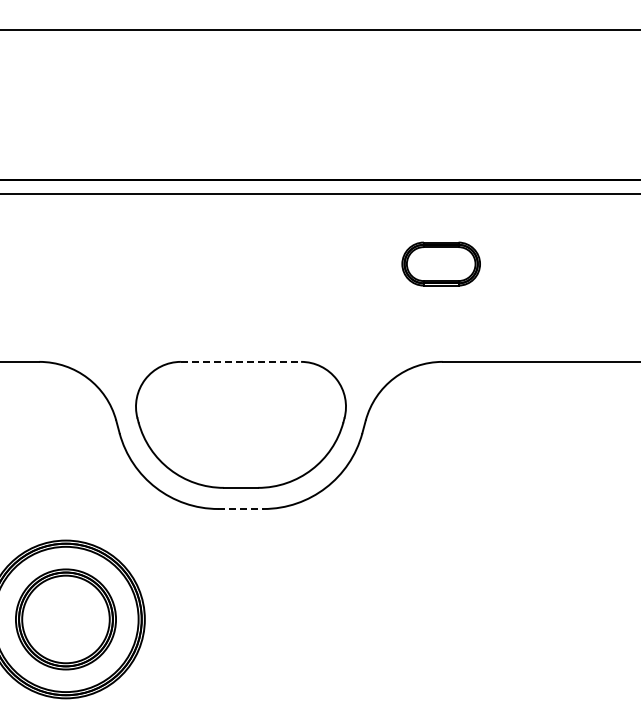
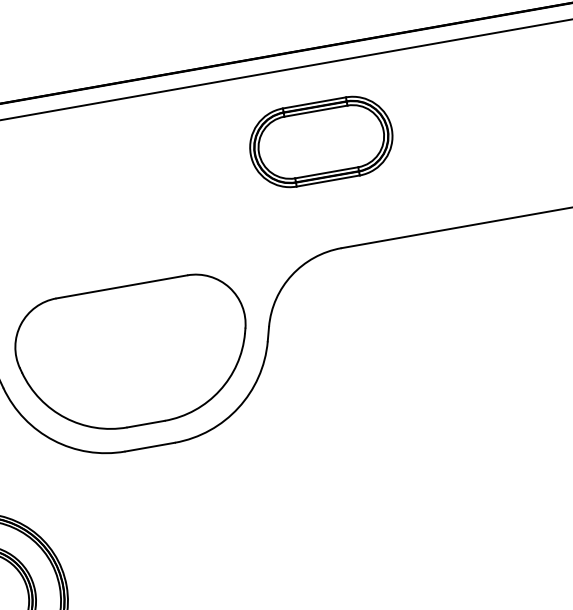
part: (440, 263) -> (320, 141), size x1.67
line: (241, 361) -> (122, 286), dashed -> solid
line: (241, 509) -> (150, 447), dashed -> solid

